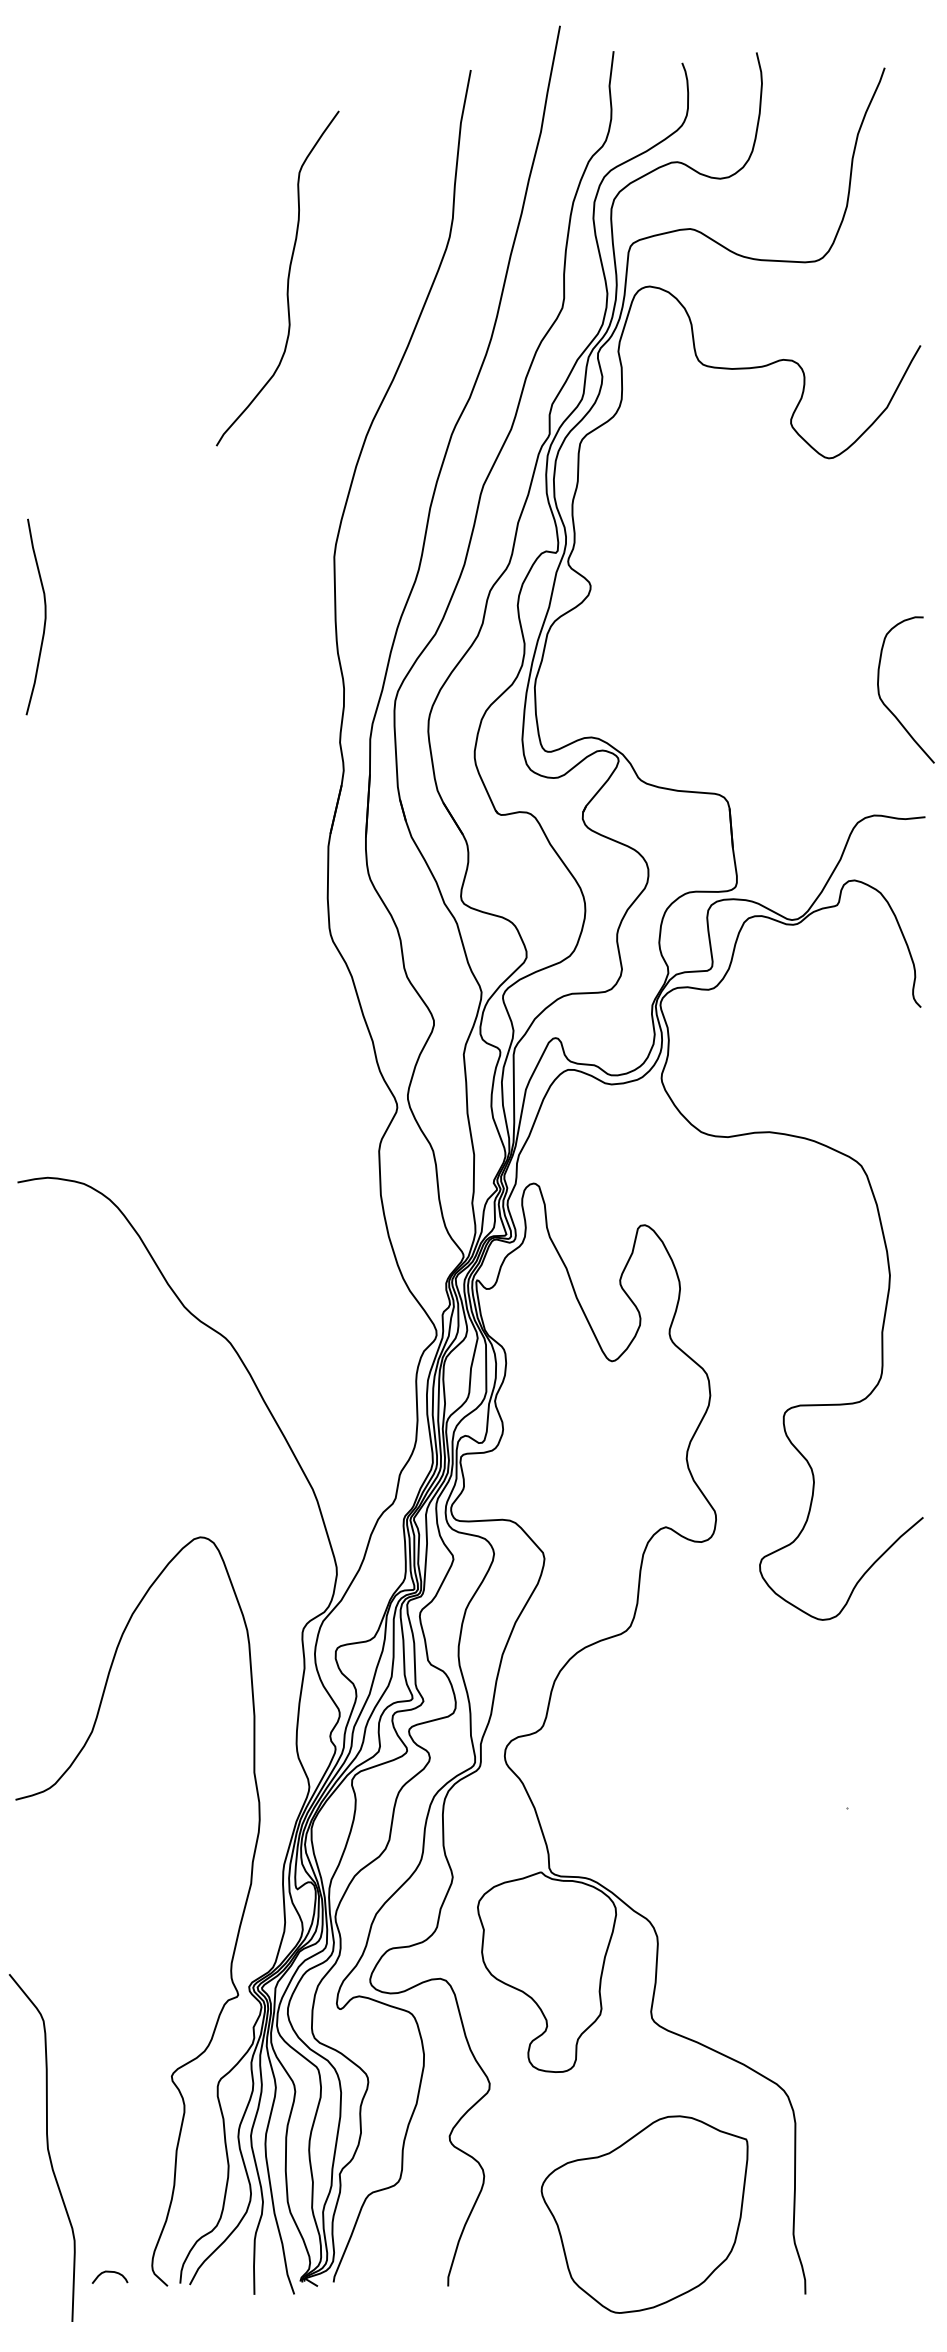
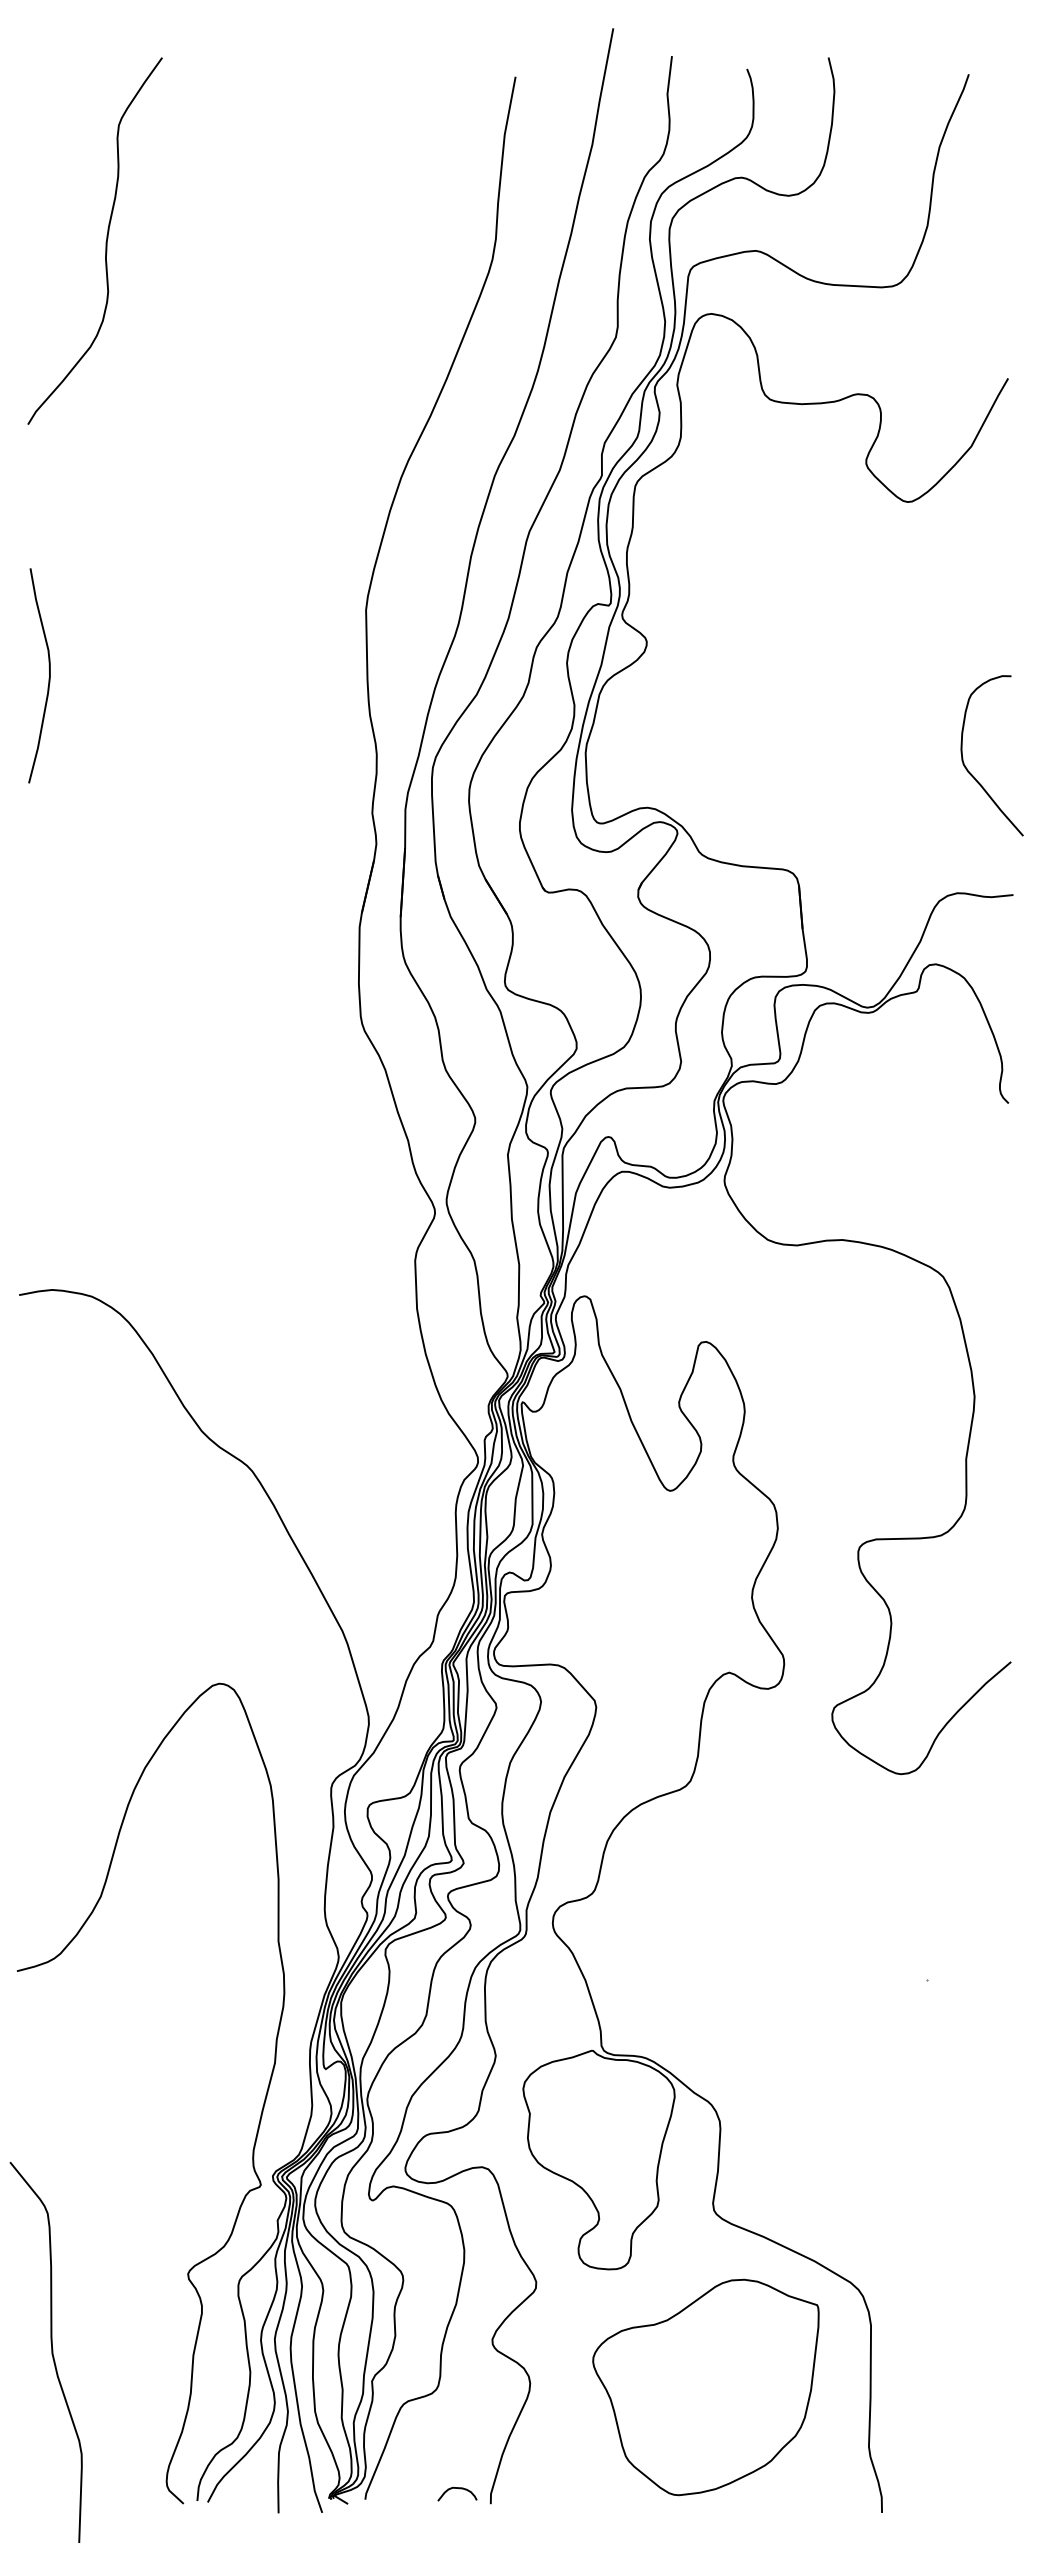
curve: (287, 278) -> (105, 241), moved
part: (644, 2214) -> (705, 2387), moved
curve: (111, 2273) -> (459, 2489), moved

